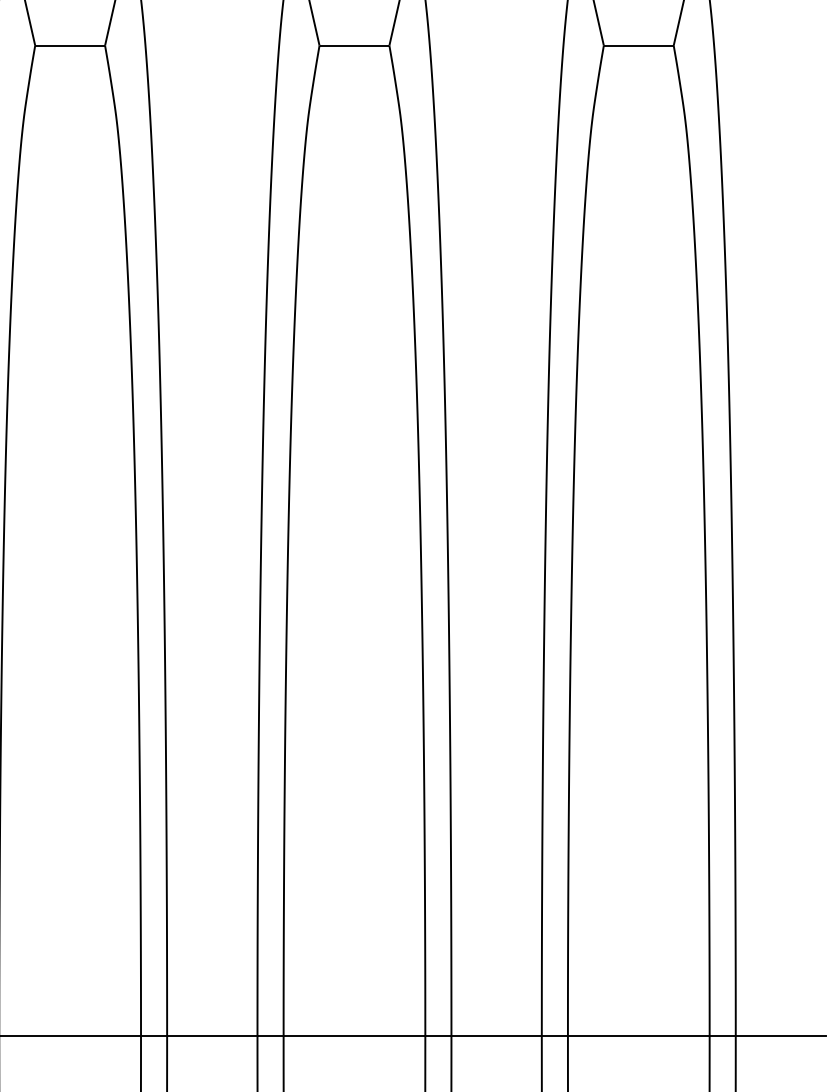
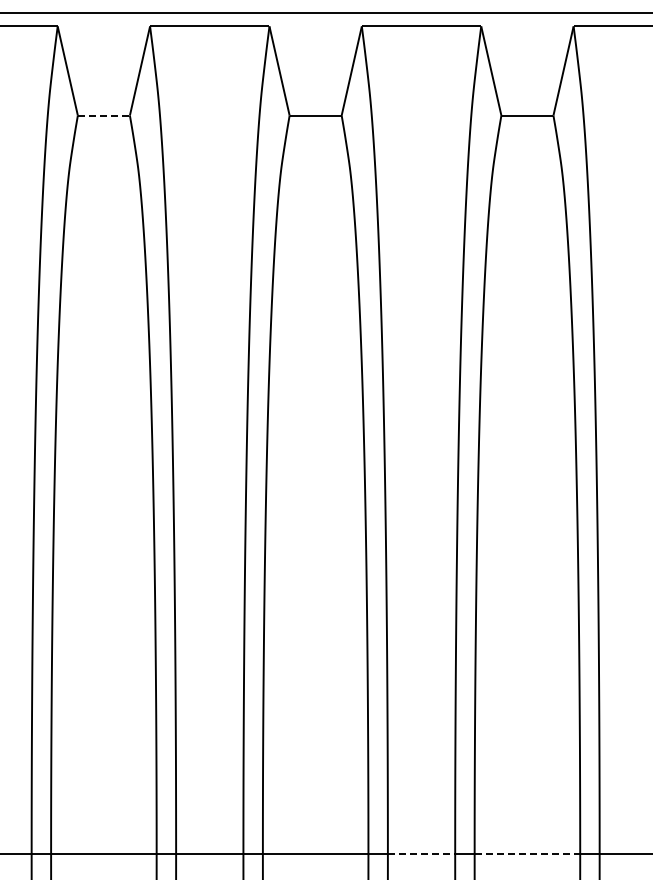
line: (70, 45) -> (104, 115), solid -> dashed
line: (496, 1036) -> (421, 853), solid -> dashed
line: (638, 1036) -> (527, 853), solid -> dashed

